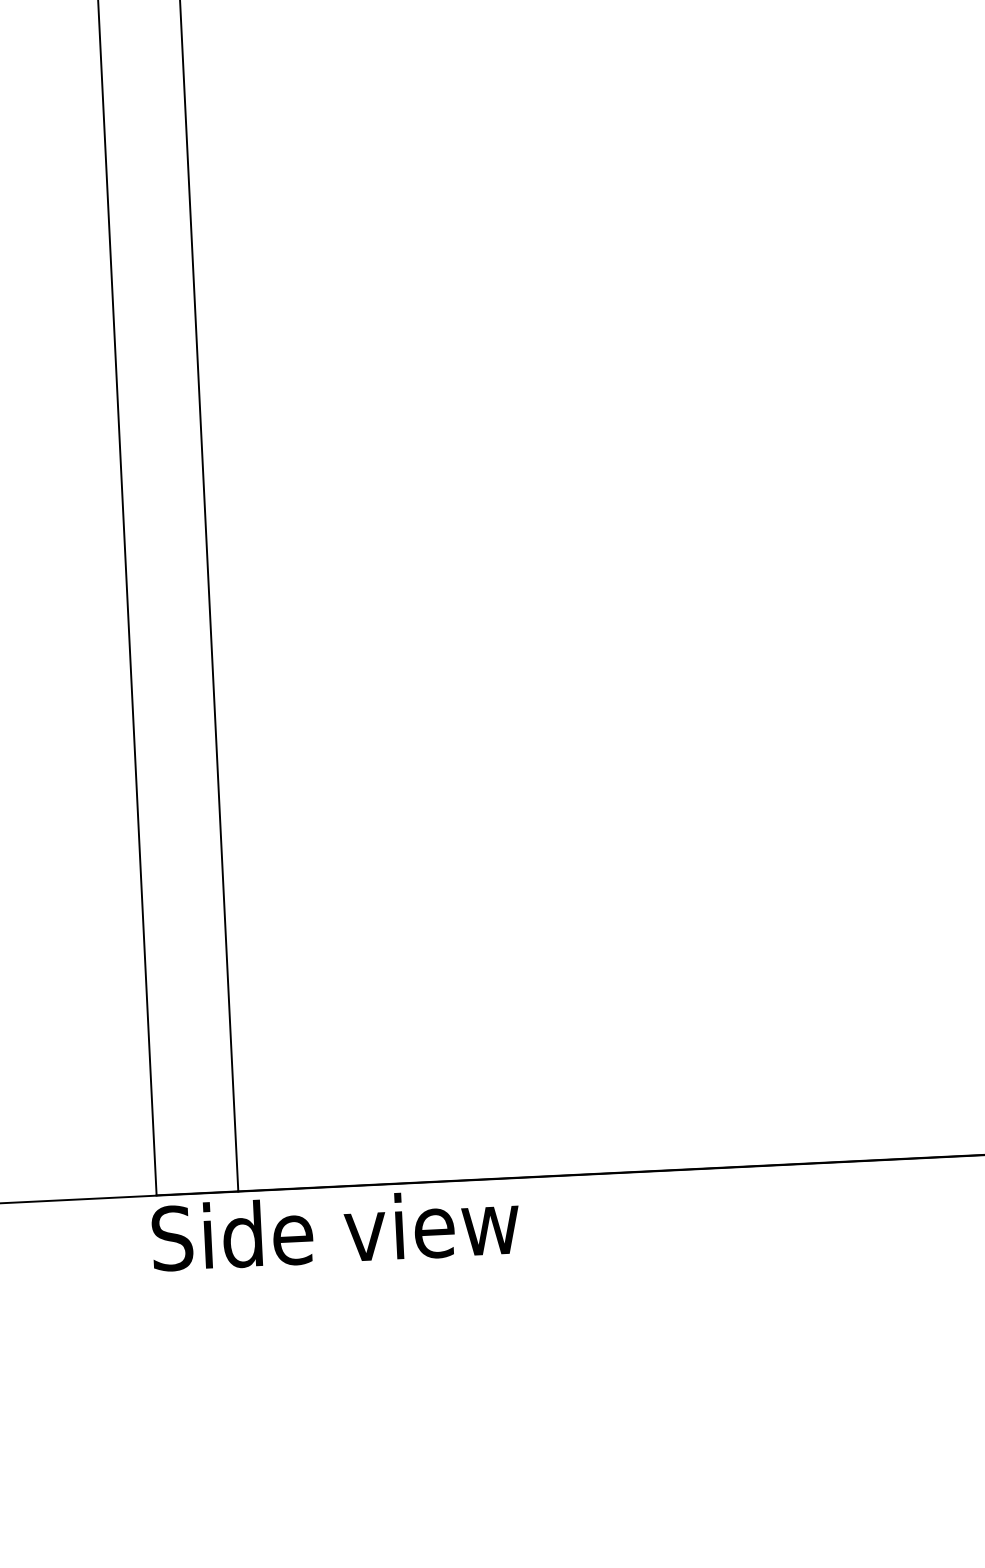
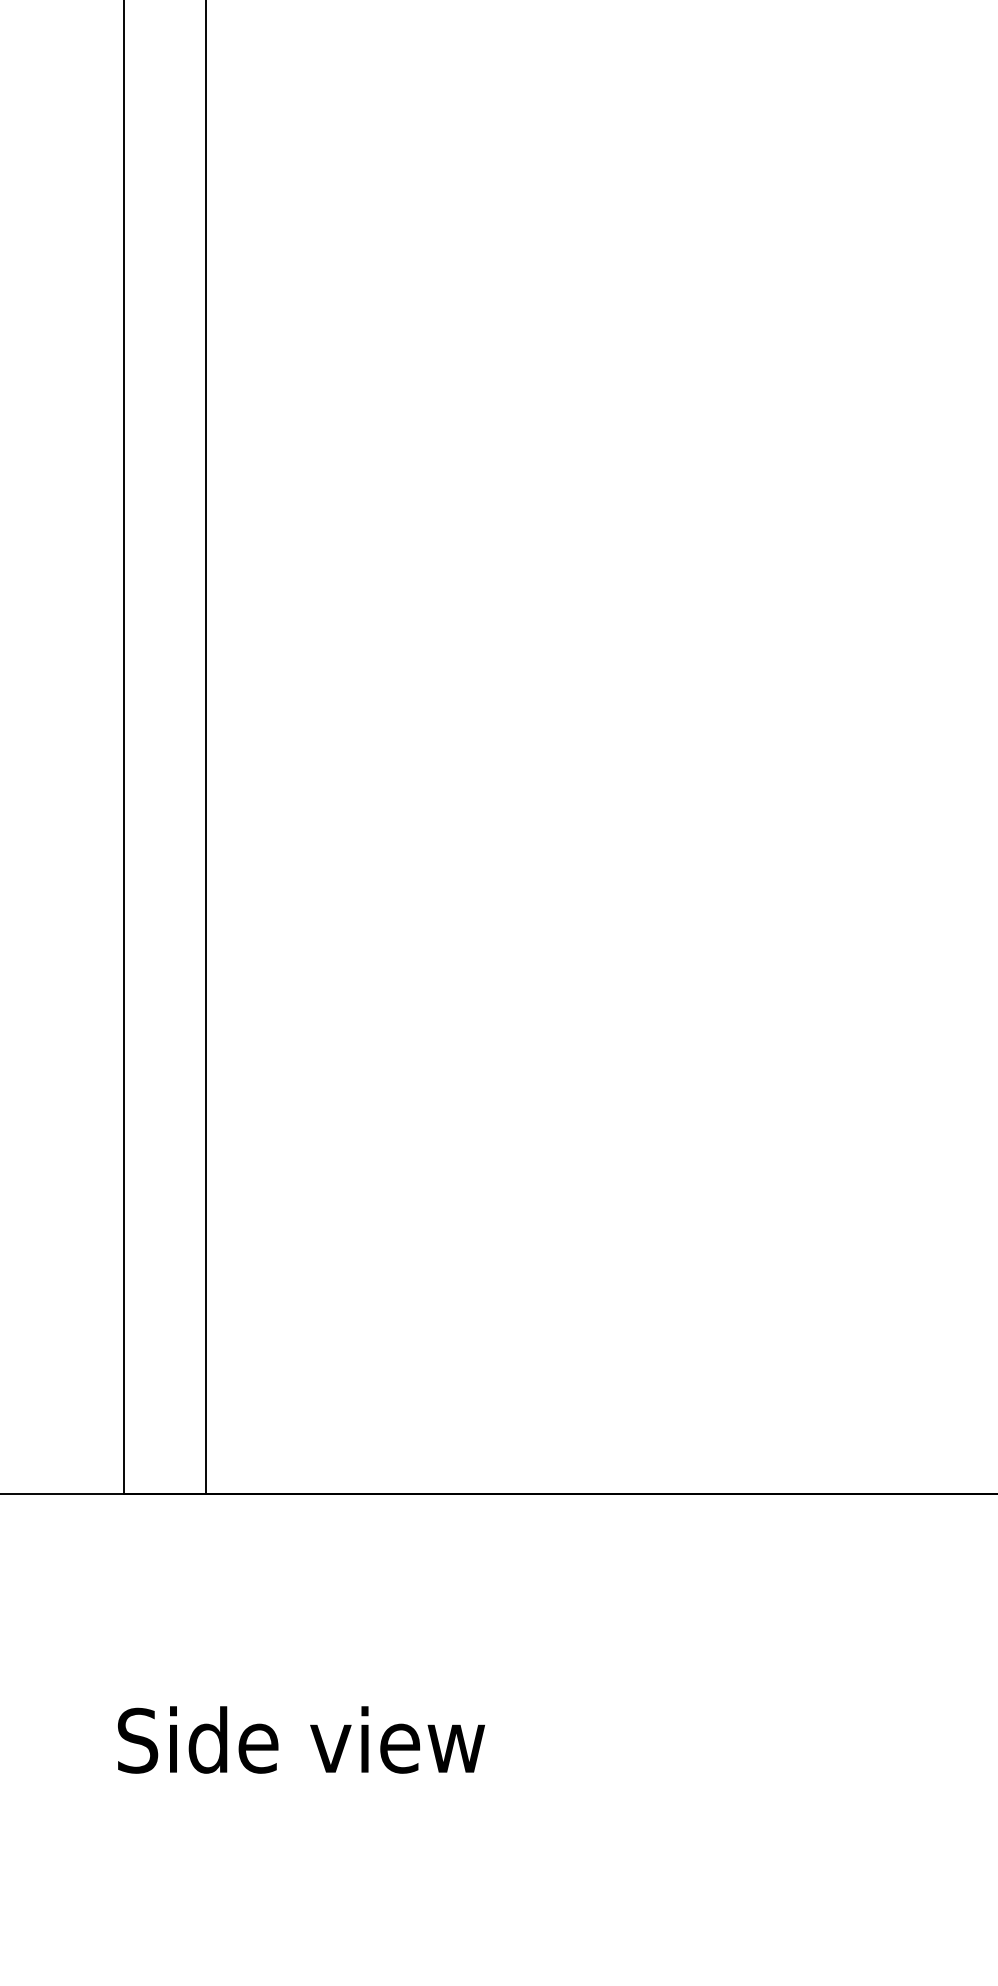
text: (335, 1229) -> (301, 1739), moved

